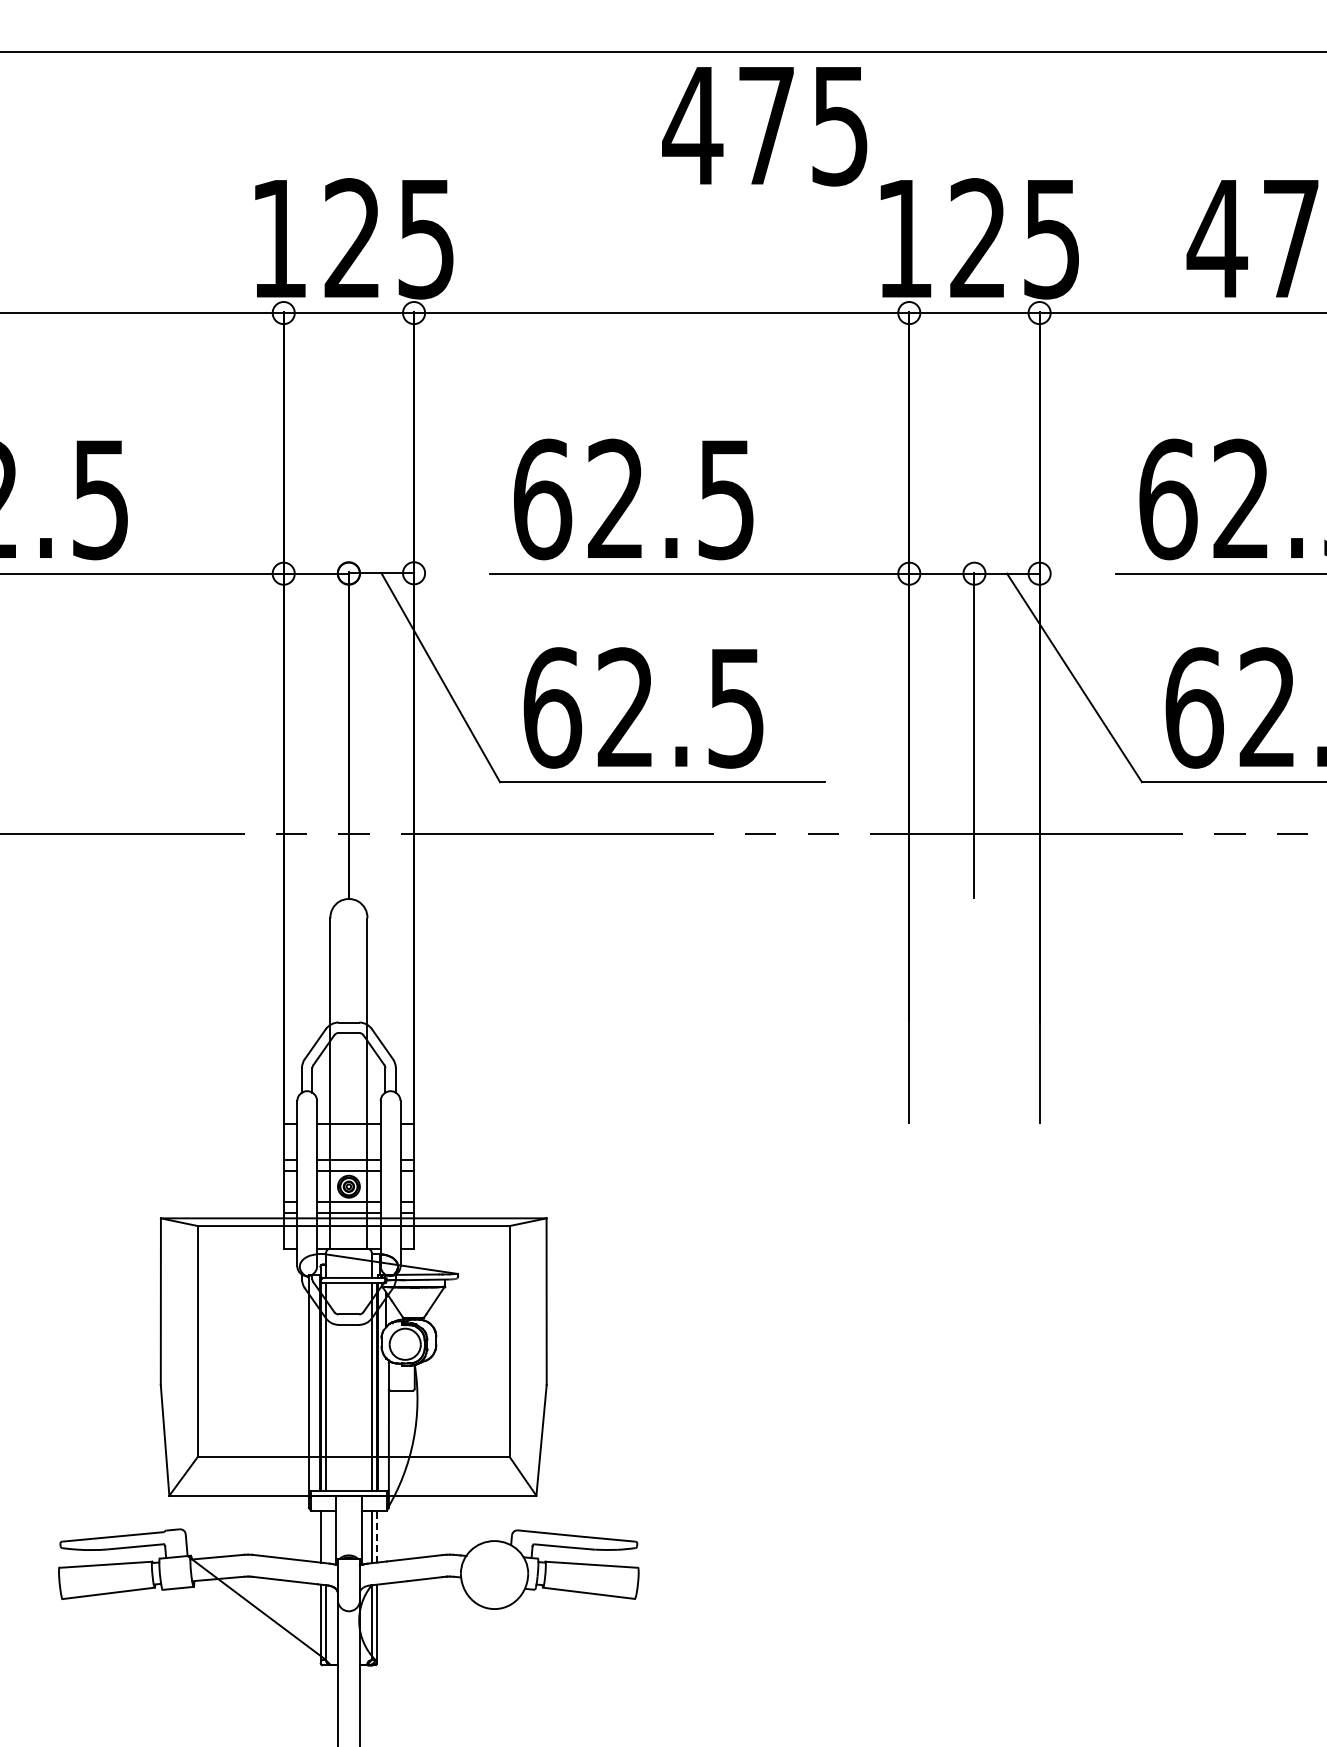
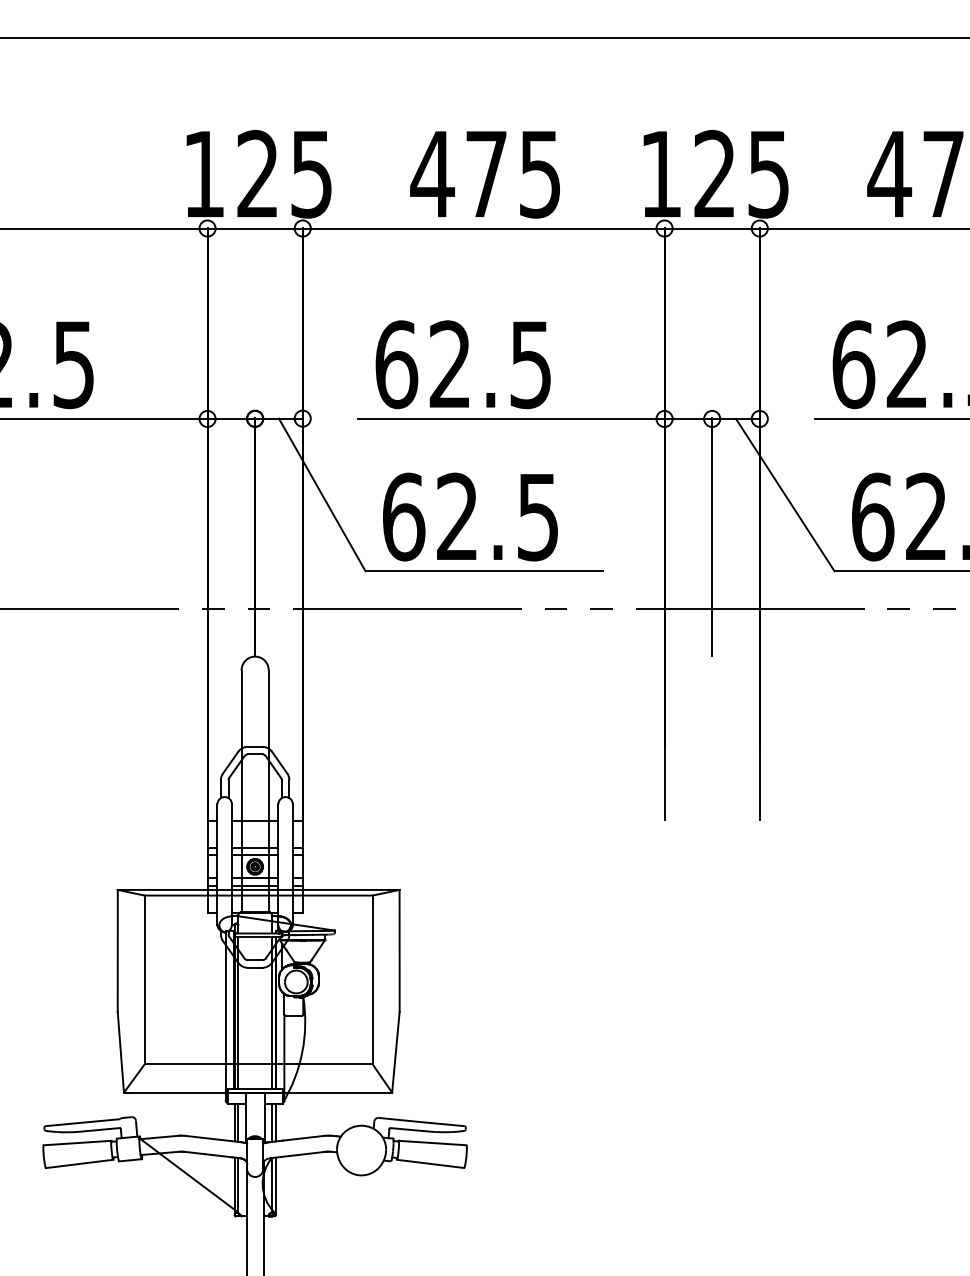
text: (764, 126) -> (485, 174), moved
line: (326, 1536) -> (238, 1122), added
line: (377, 1536) -> (276, 1122), dashed -> solid

